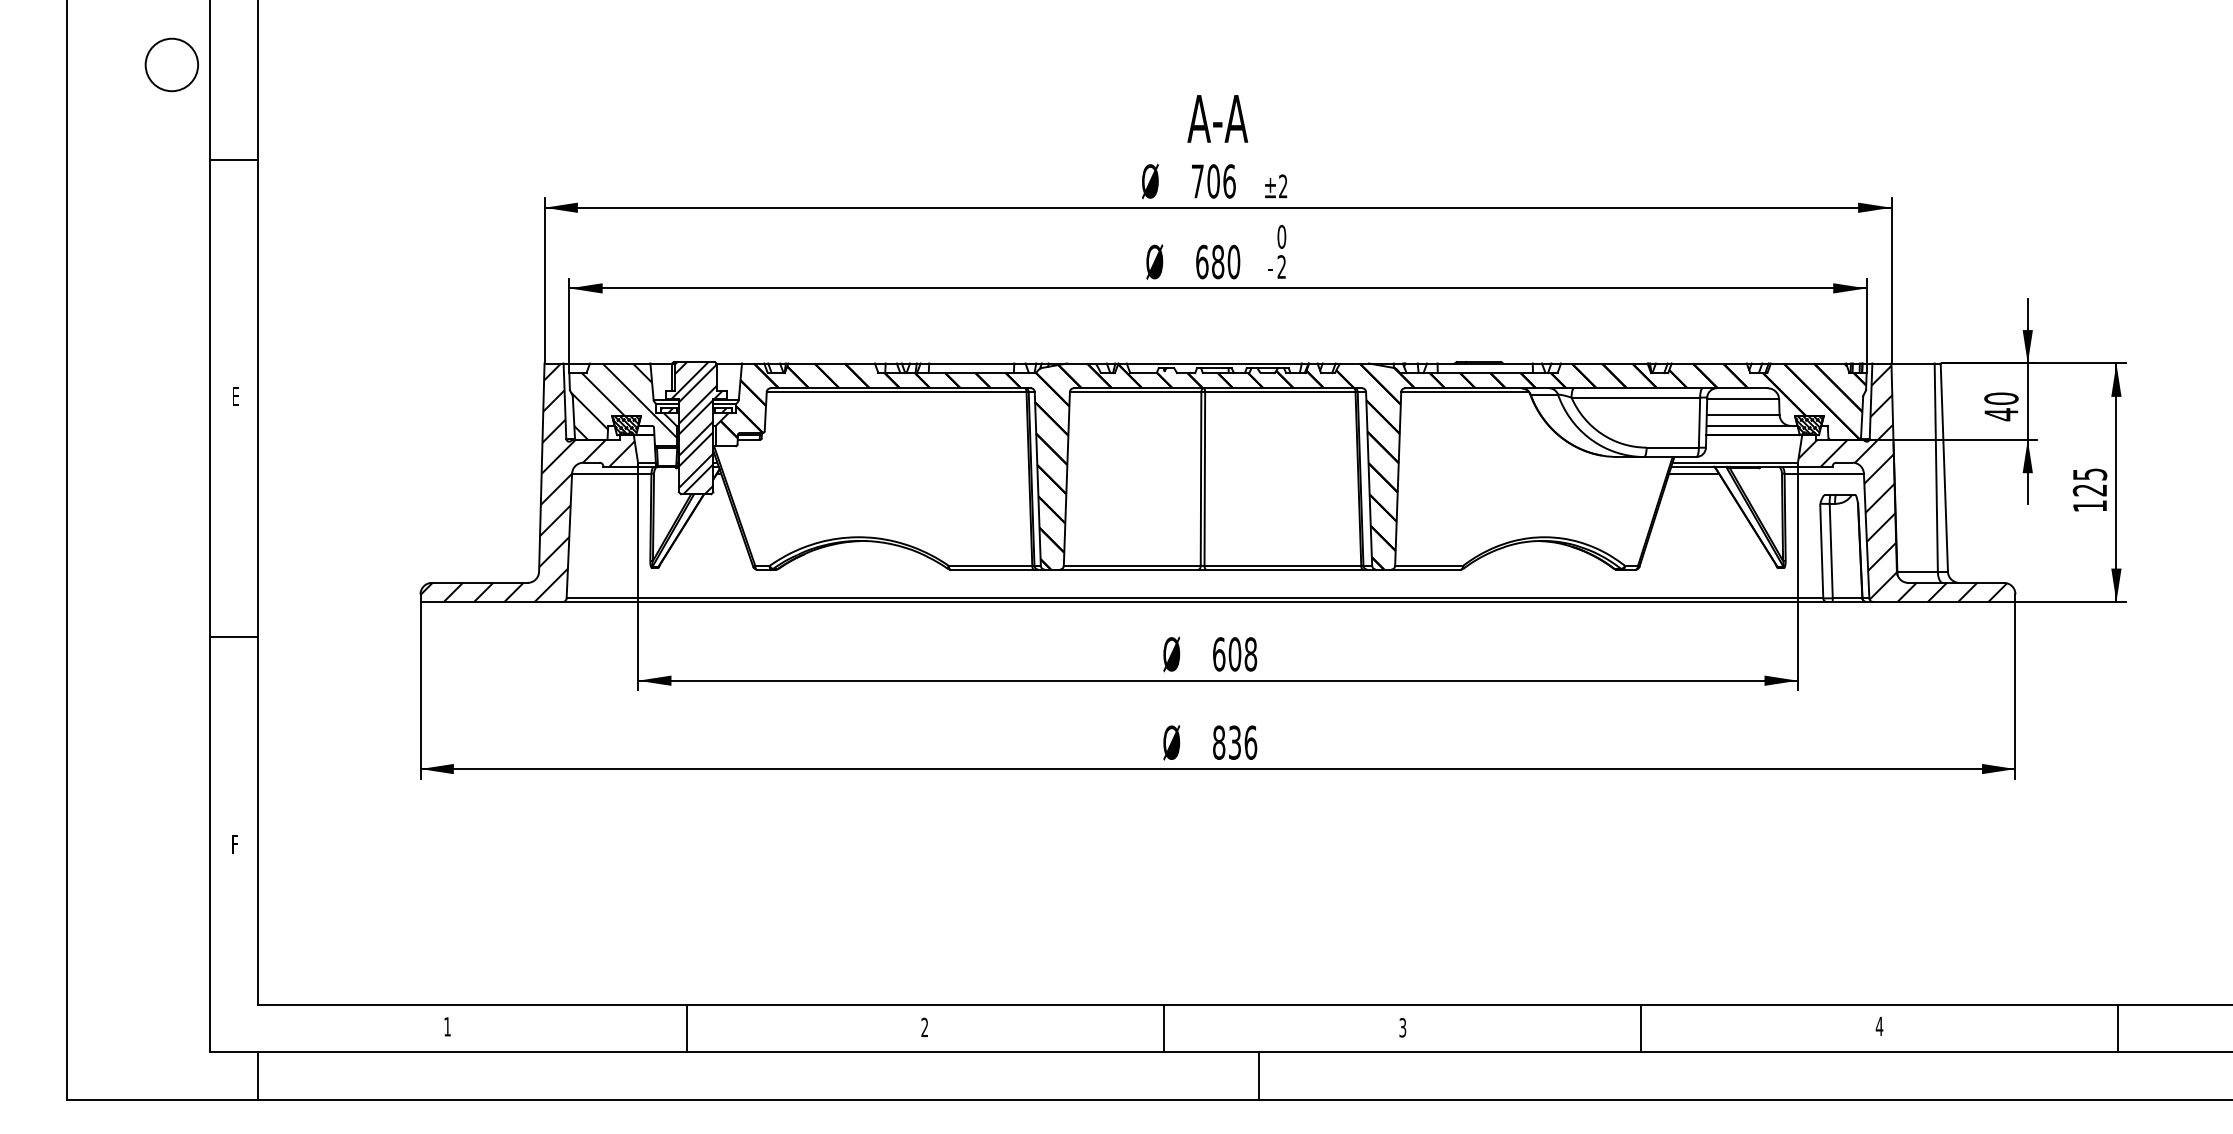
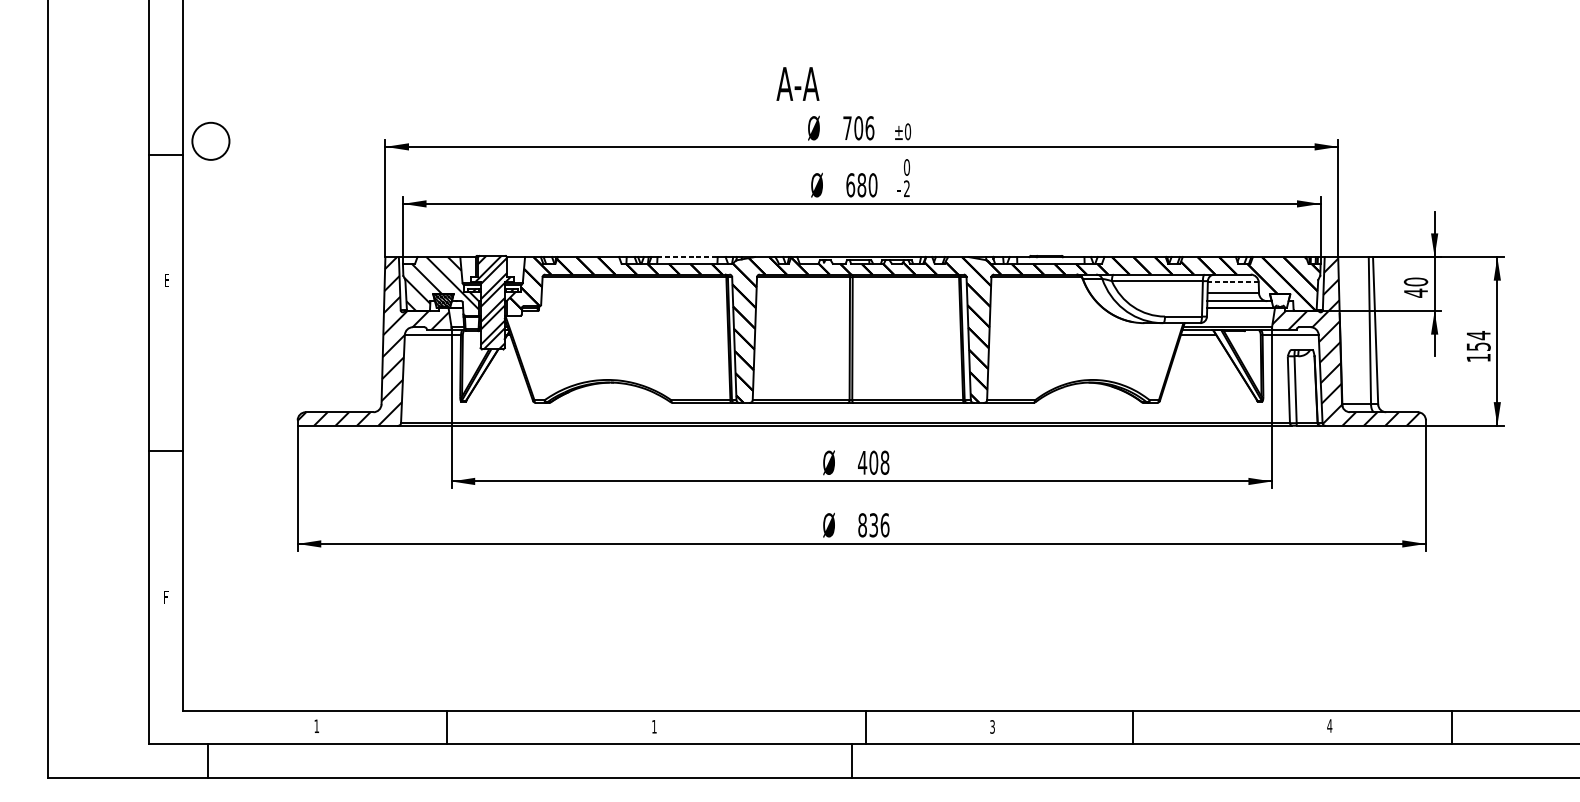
circle: (171, 64) -> (210, 141), moved
text: (1217, 118) -> (797, 83), moved
line: (233, 160) -> (165, 155), moved
text: (1283, 186) -> (908, 131), ±2 -> ±0
line: (971, 363) -> (687, 257), solid -> dashed
line: (1743, 399) -> (1233, 282), solid -> dashed
hatch: (1808, 425) -> (1279, 300), removed
text: (2089, 482) -> (1478, 341), 125 -> 154
text: (1218, 654) -> (862, 462), 608 -> 408
text: (924, 1026) -> (654, 726), 2 -> 1
line: (687, 1028) -> (446, 727), moved
line: (1163, 1028) -> (865, 727), moved
line: (1640, 1028) -> (1133, 727), moved
line: (2117, 1028) -> (1452, 727), moved
line: (257, 1075) -> (207, 760), moved
line: (1259, 1075) -> (852, 760), moved

